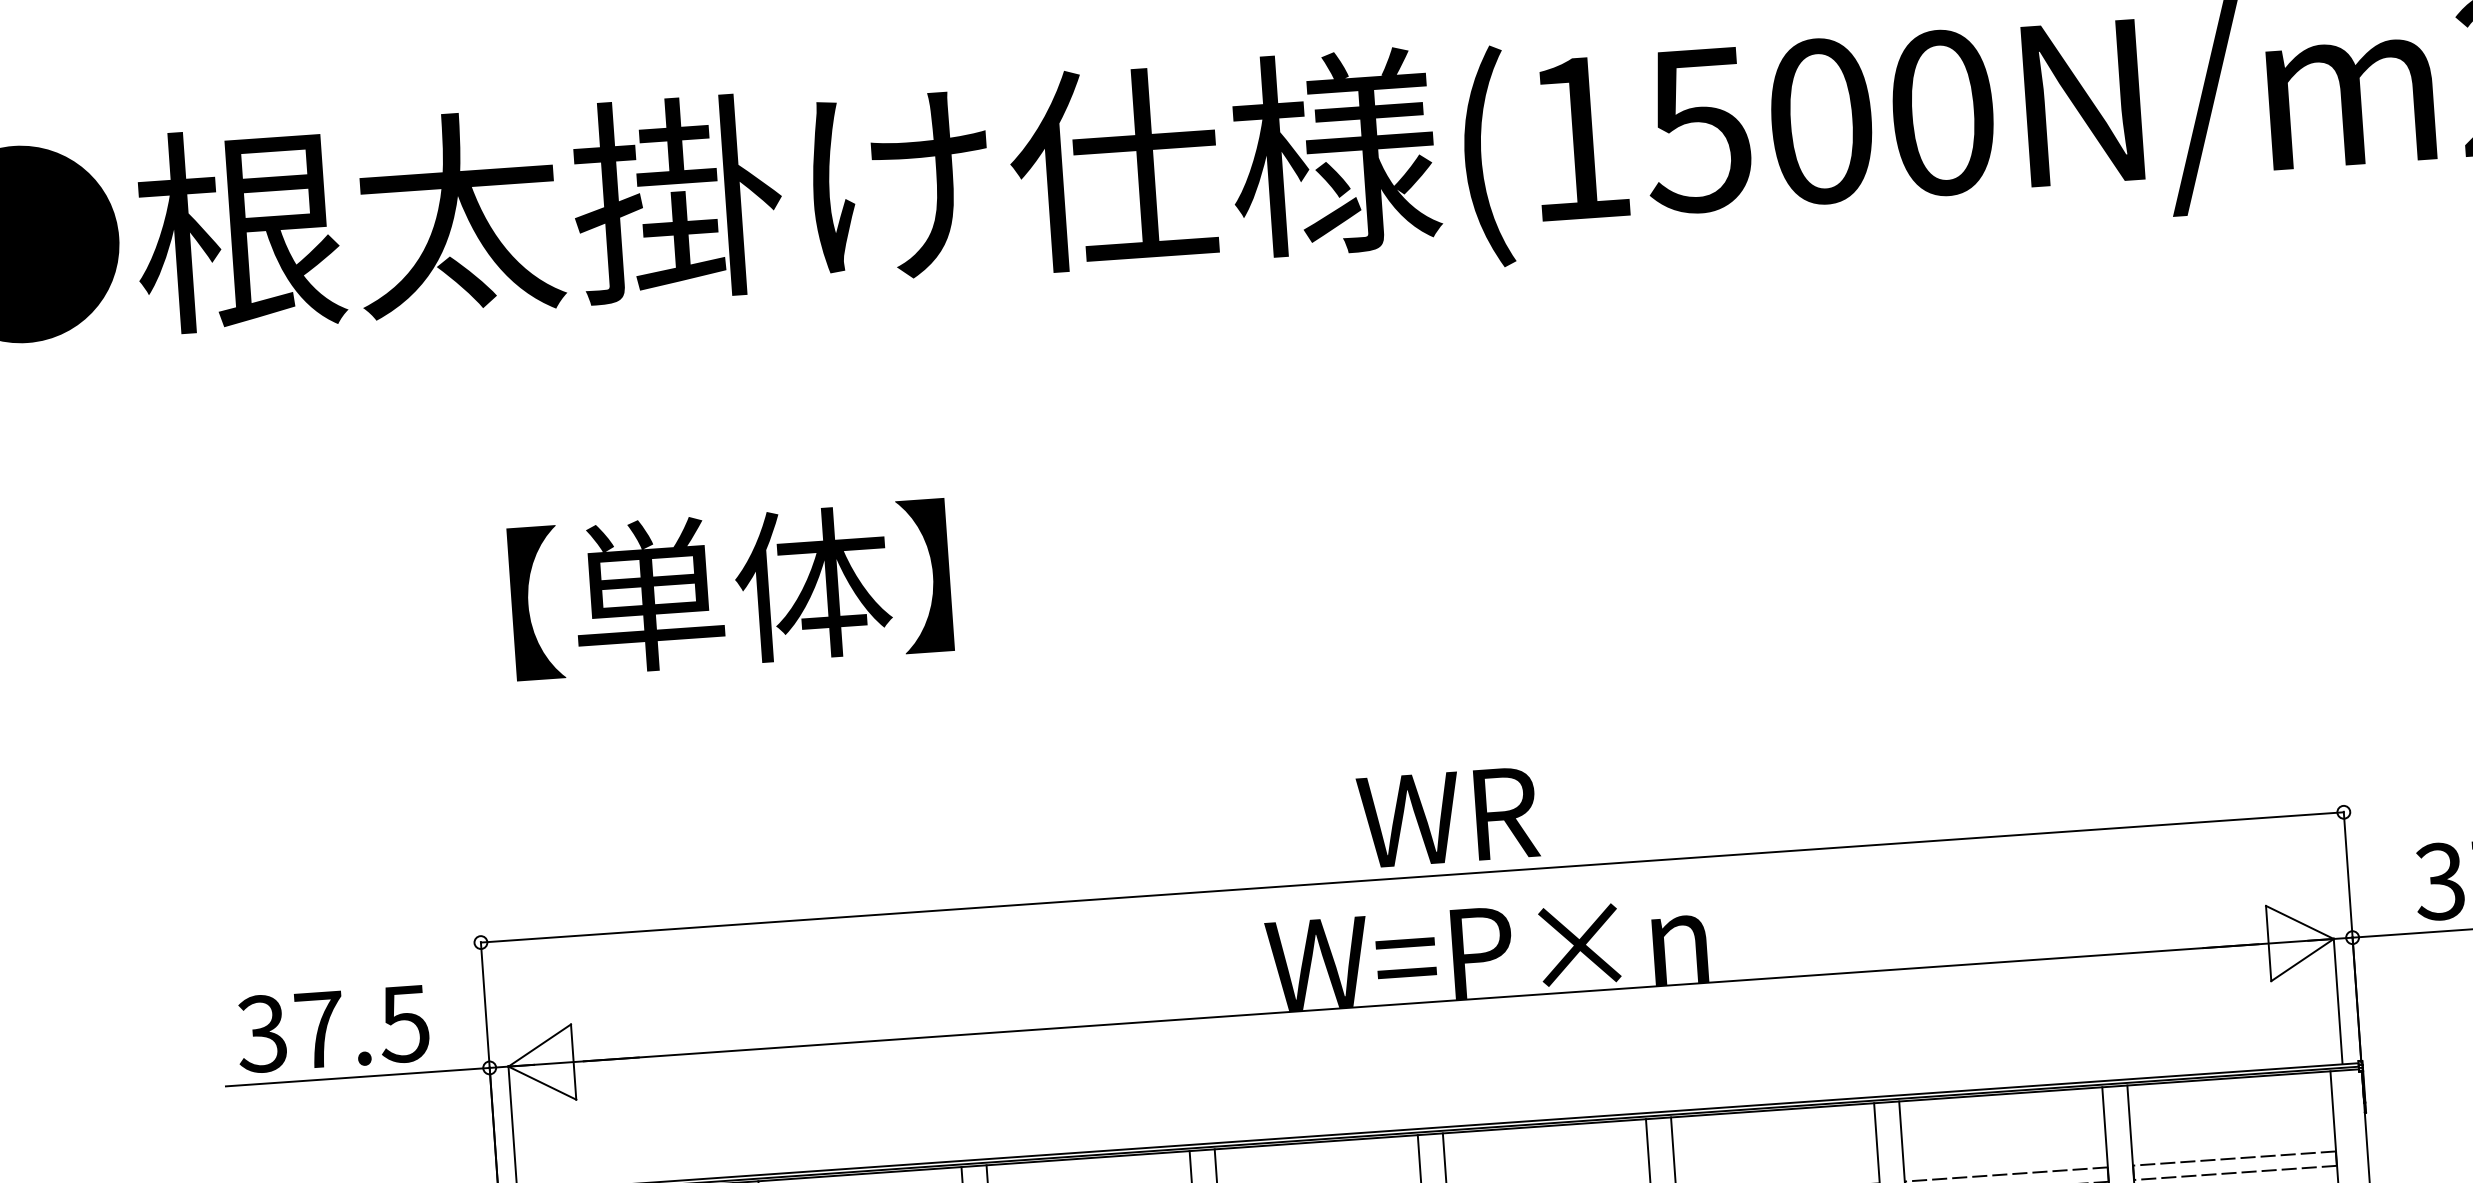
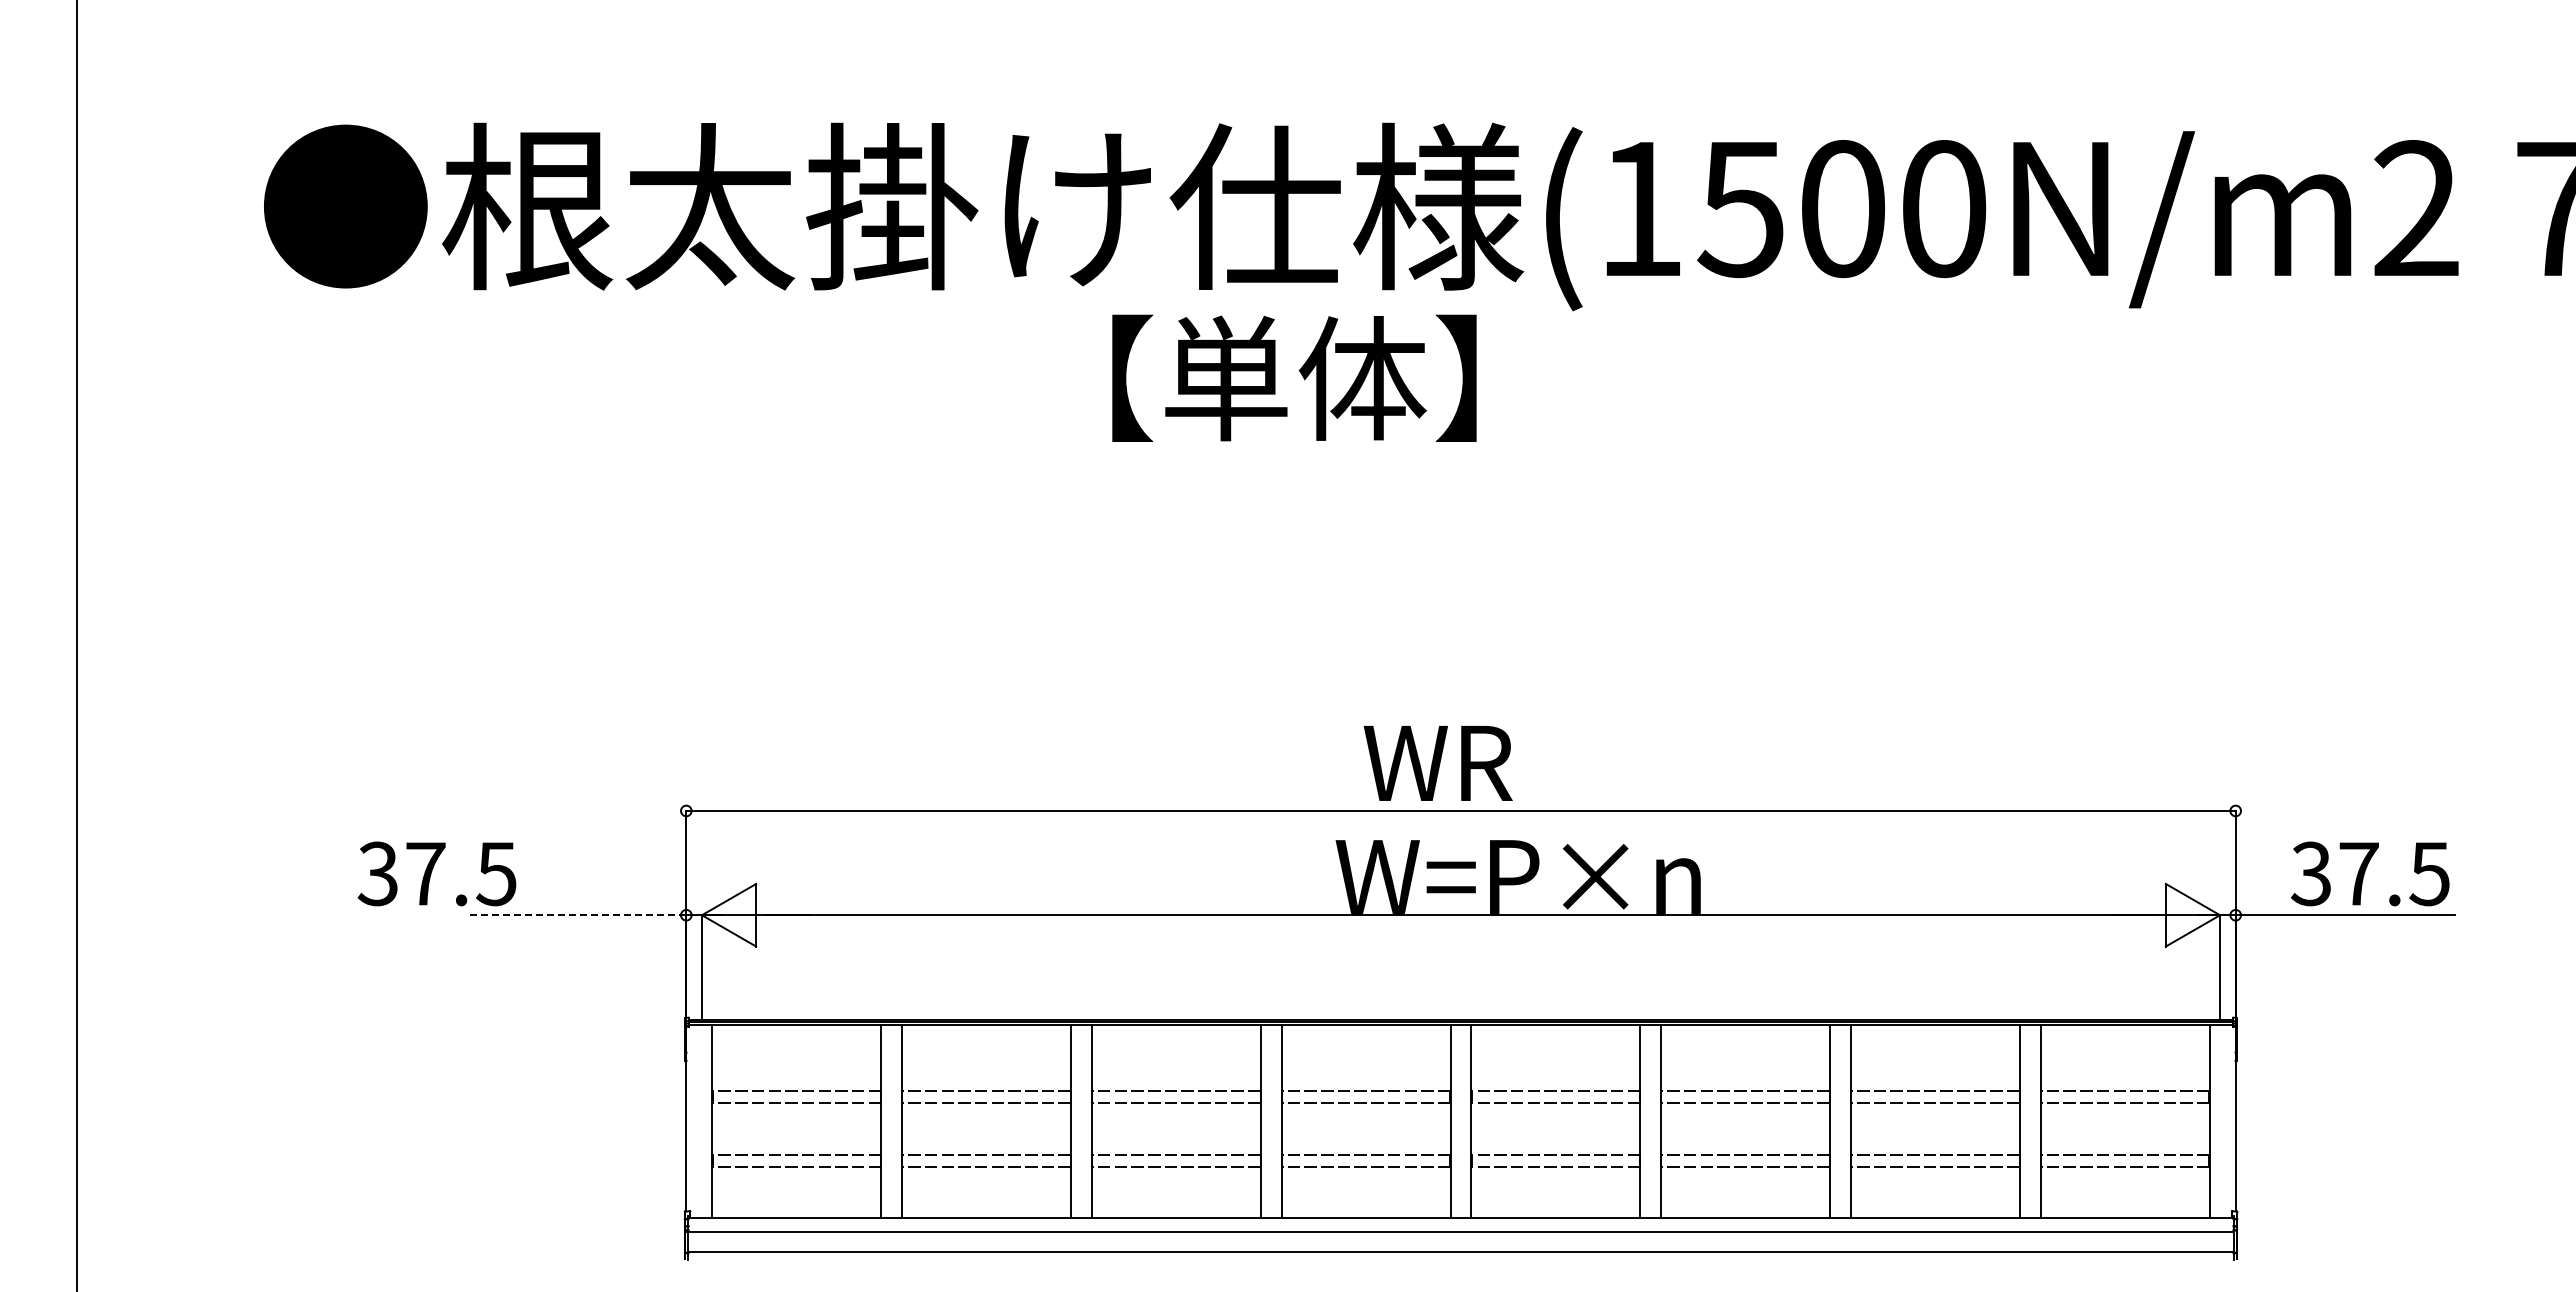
text: (730, 588) -> (1294, 377), moved
text: (1447, 817) -> (1437, 763), moved
text: (332, 1028) -> (436, 873), moved
line: (357, 1077) -> (576, 915), solid -> dashed

